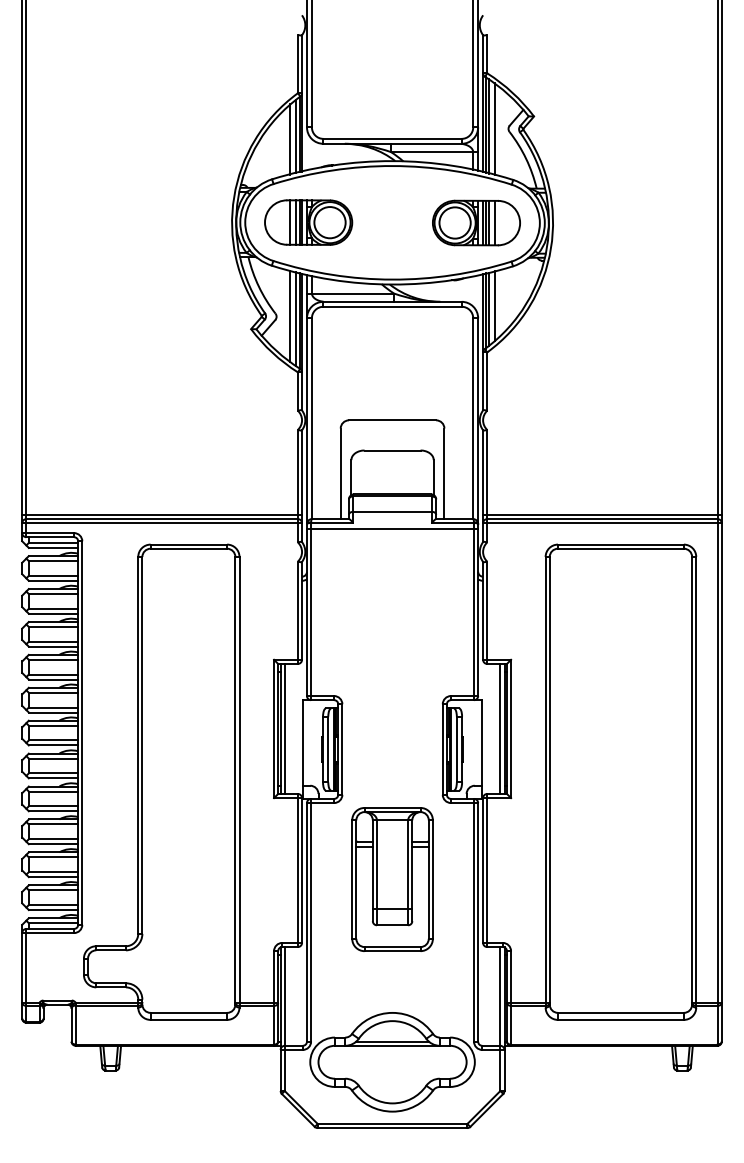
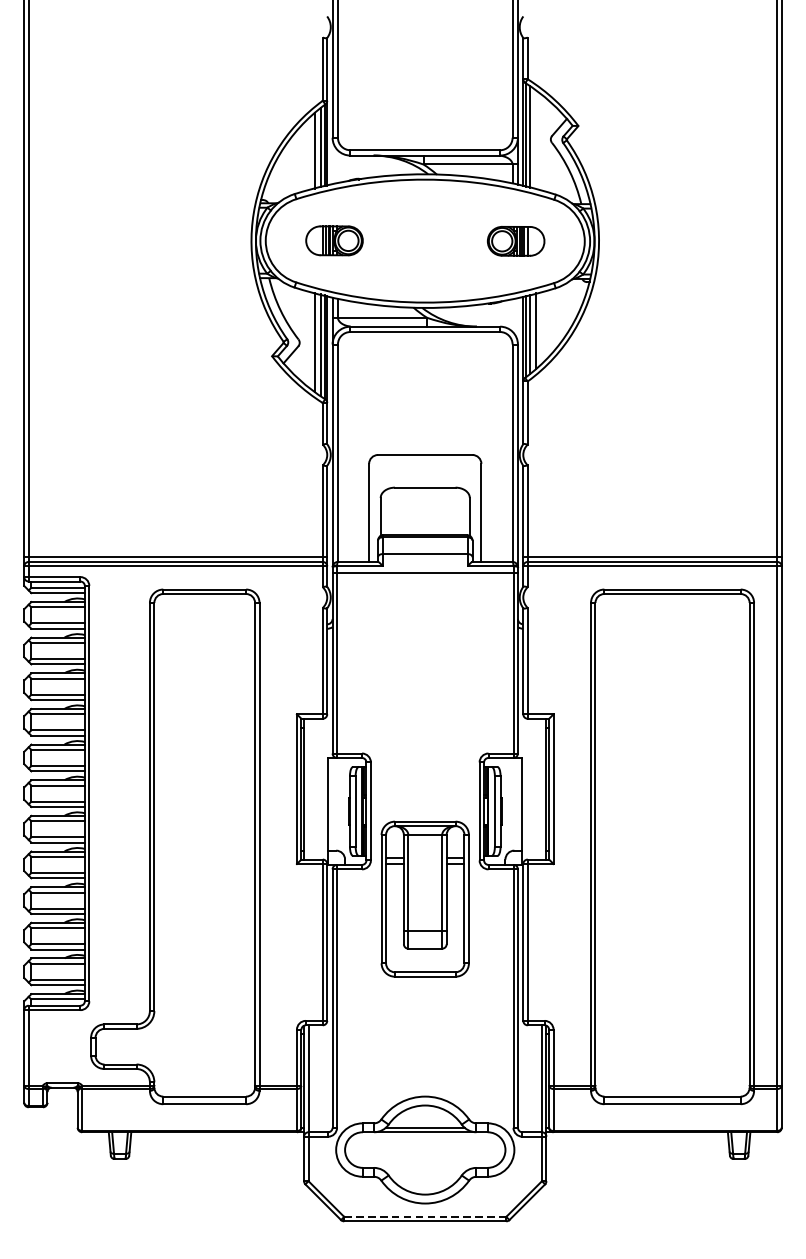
line: (494, 129) -> (535, 140), removed
part: (308, 222) -> (334, 240), size x0.6
part: (476, 222) -> (516, 240), size x0.6
line: (284, 728) -> (308, 788), removed
line: (500, 728) -> (542, 788), removed
part: (392, 879) -> (425, 899), moved
line: (392, 1123) -> (425, 1216), solid -> dashed

